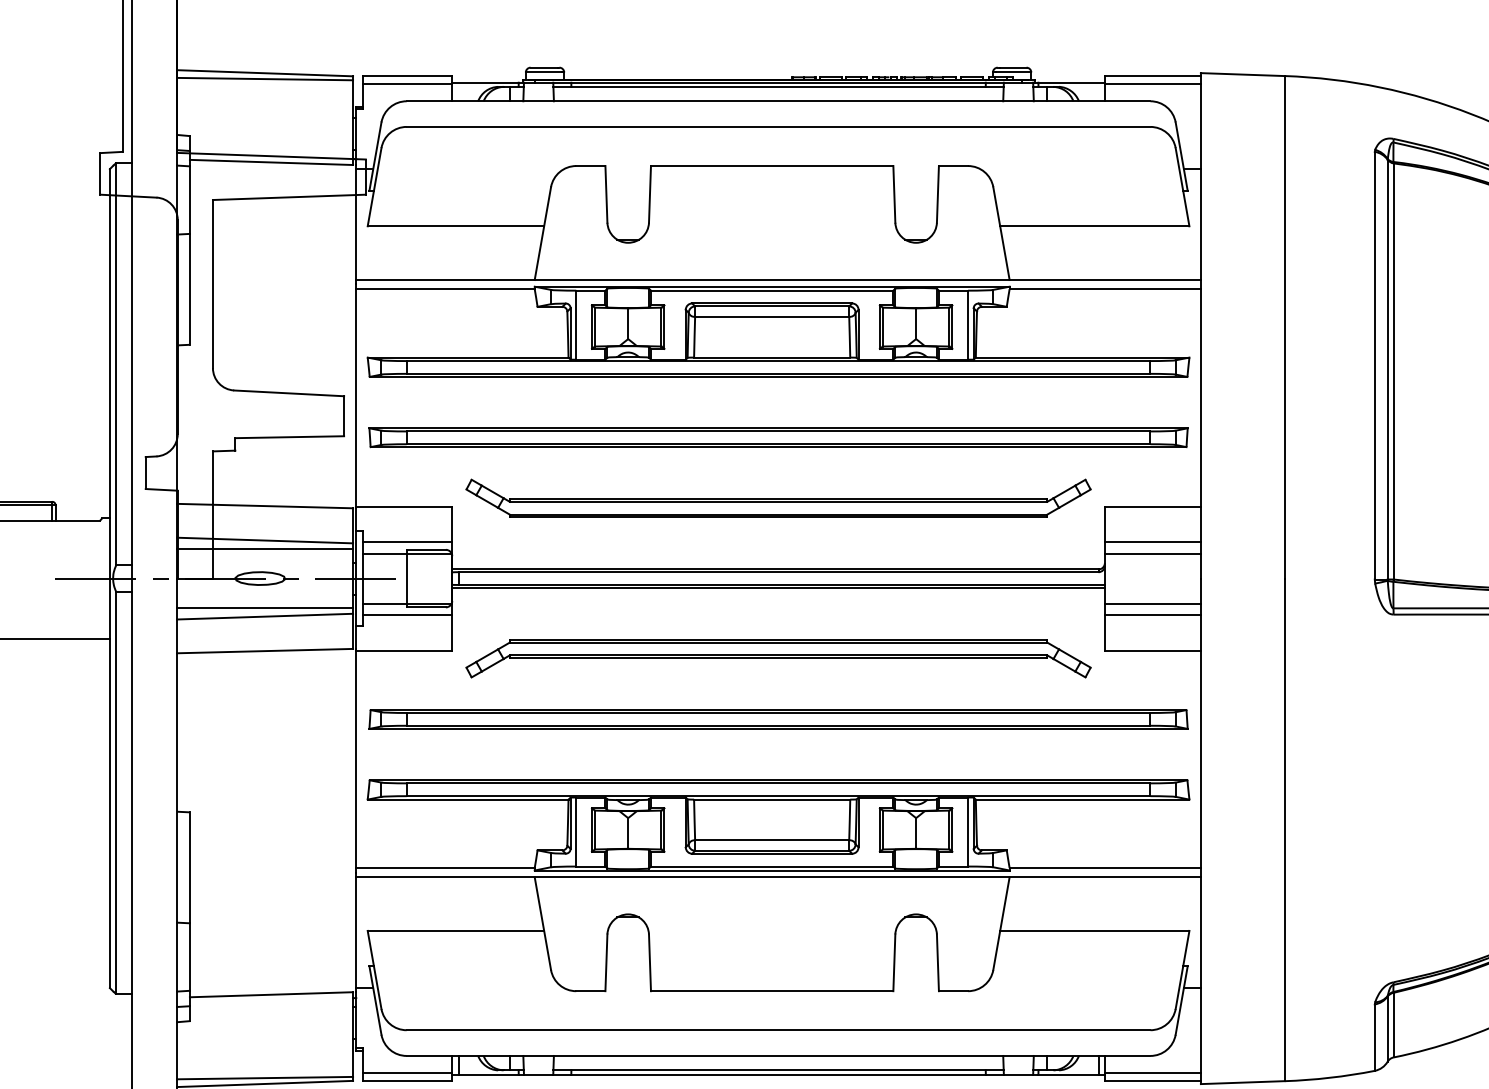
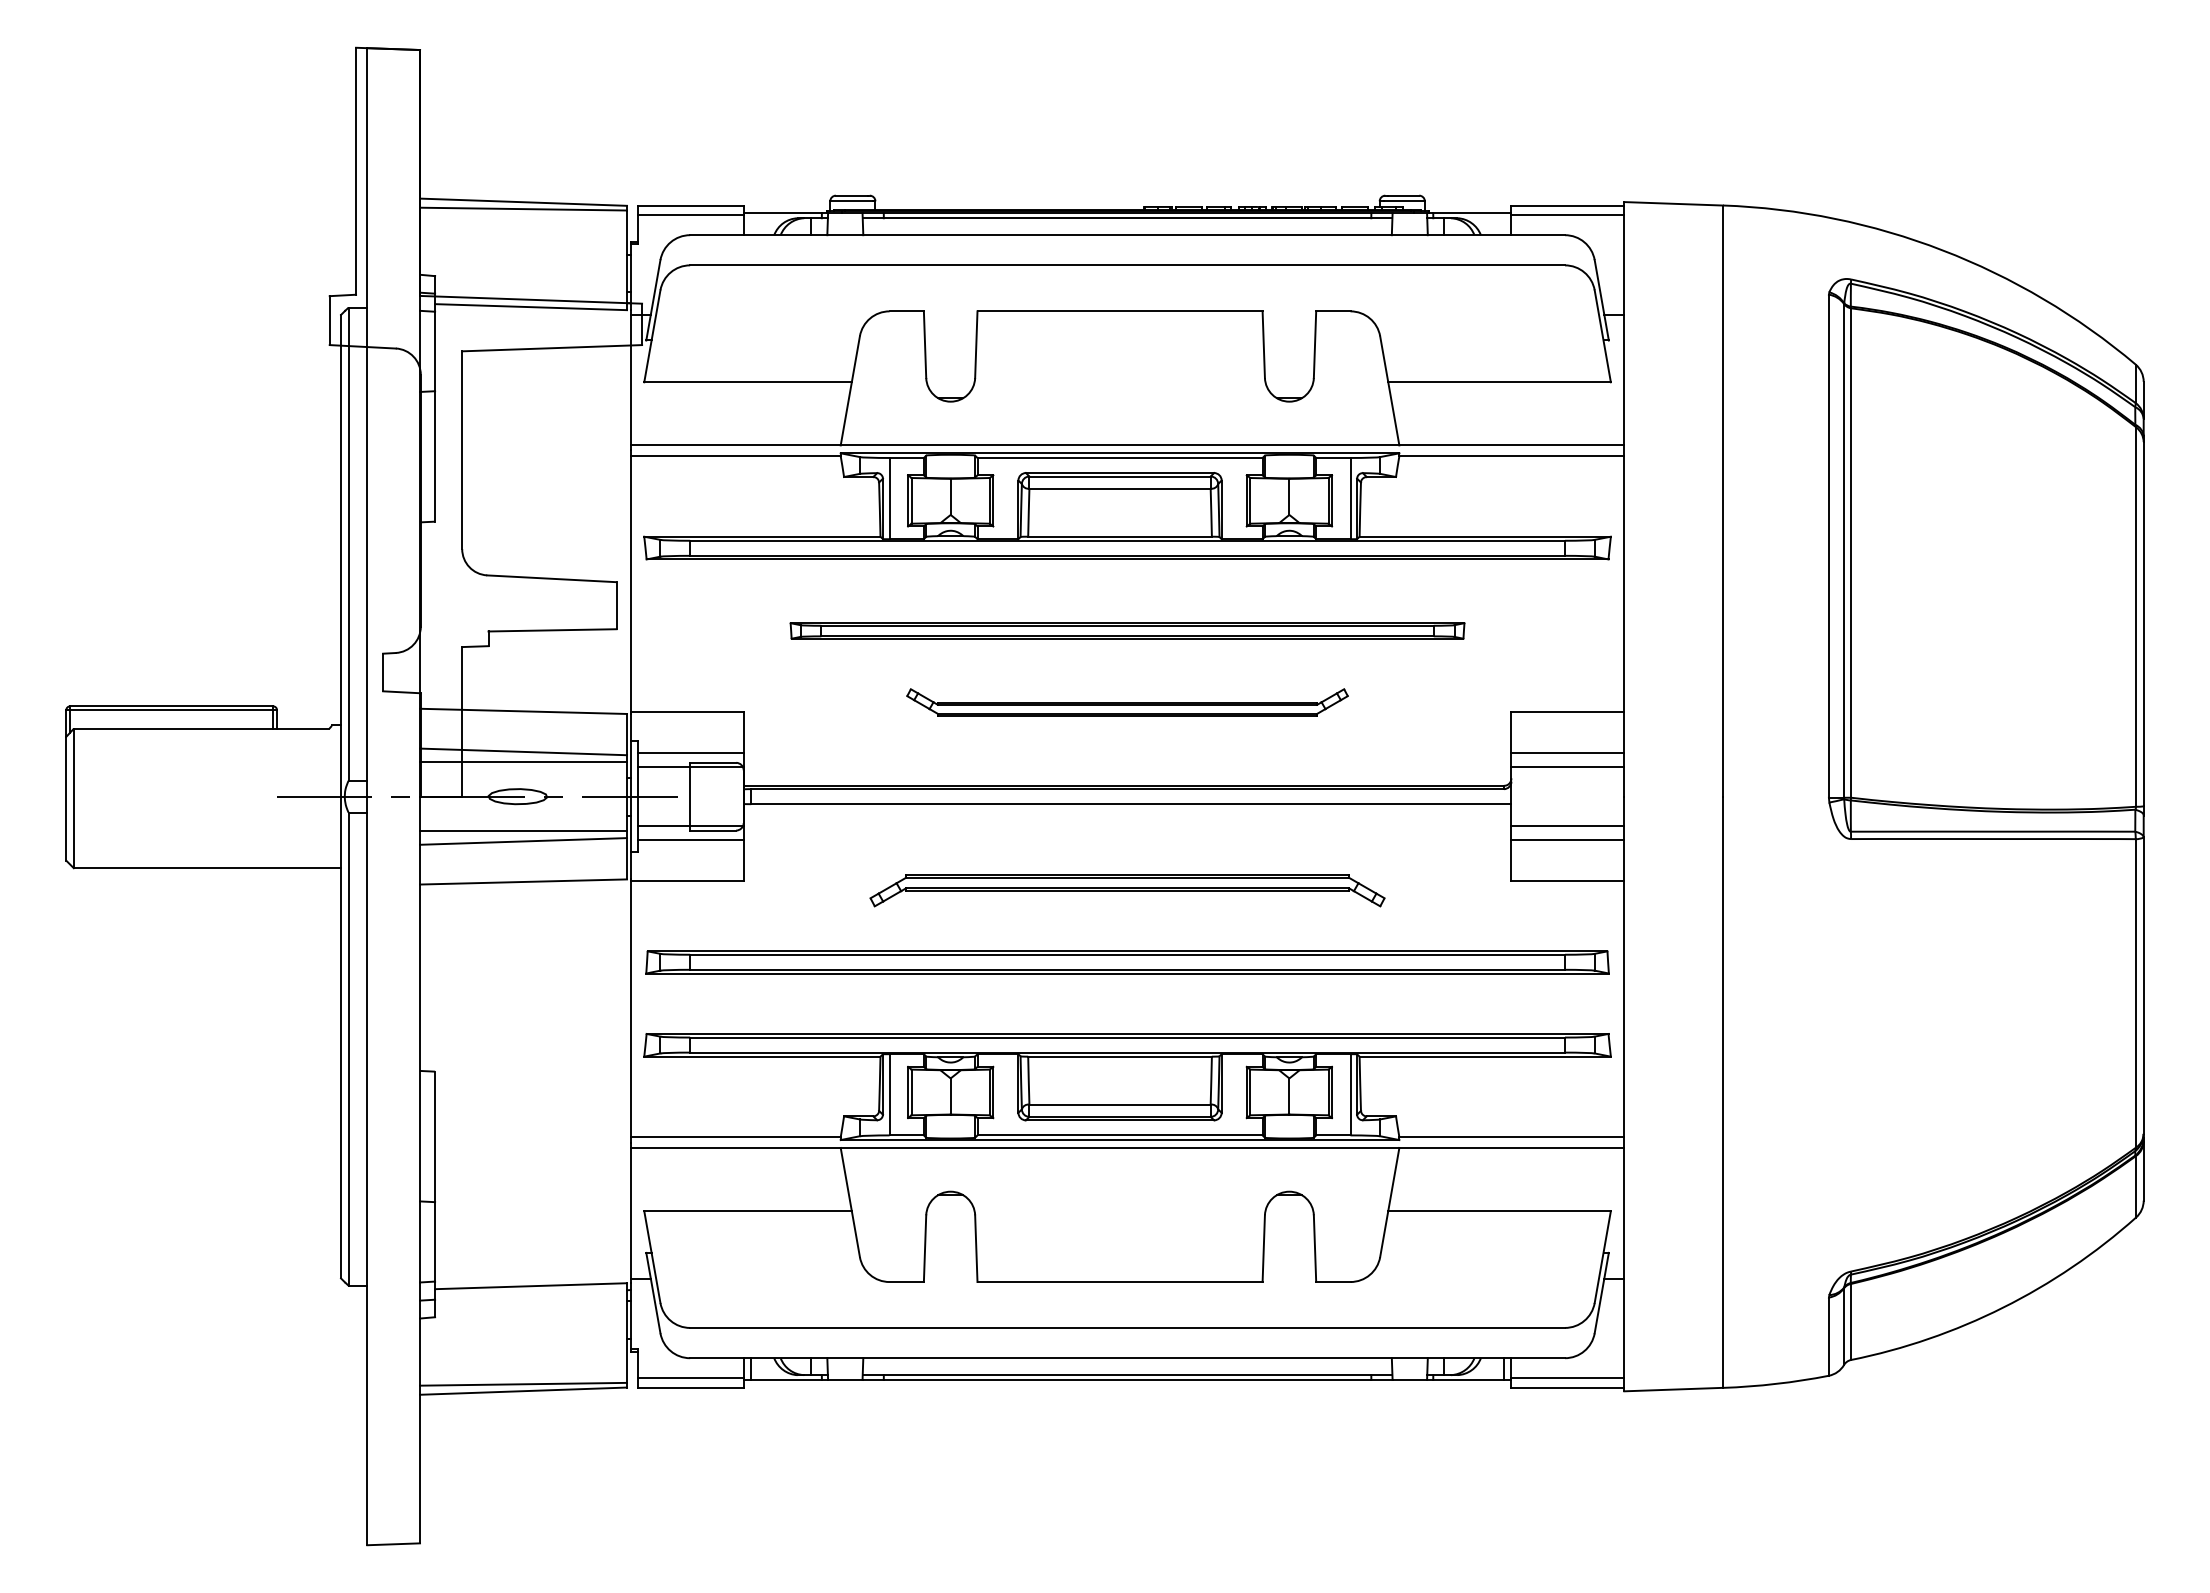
part: (778, 437) -> (1127, 630), size x0.7
part: (778, 498) -> (1127, 702), size x0.6
line: (778, 587) -> (1127, 807), removed
part: (778, 658) -> (1127, 890), size x0.7

